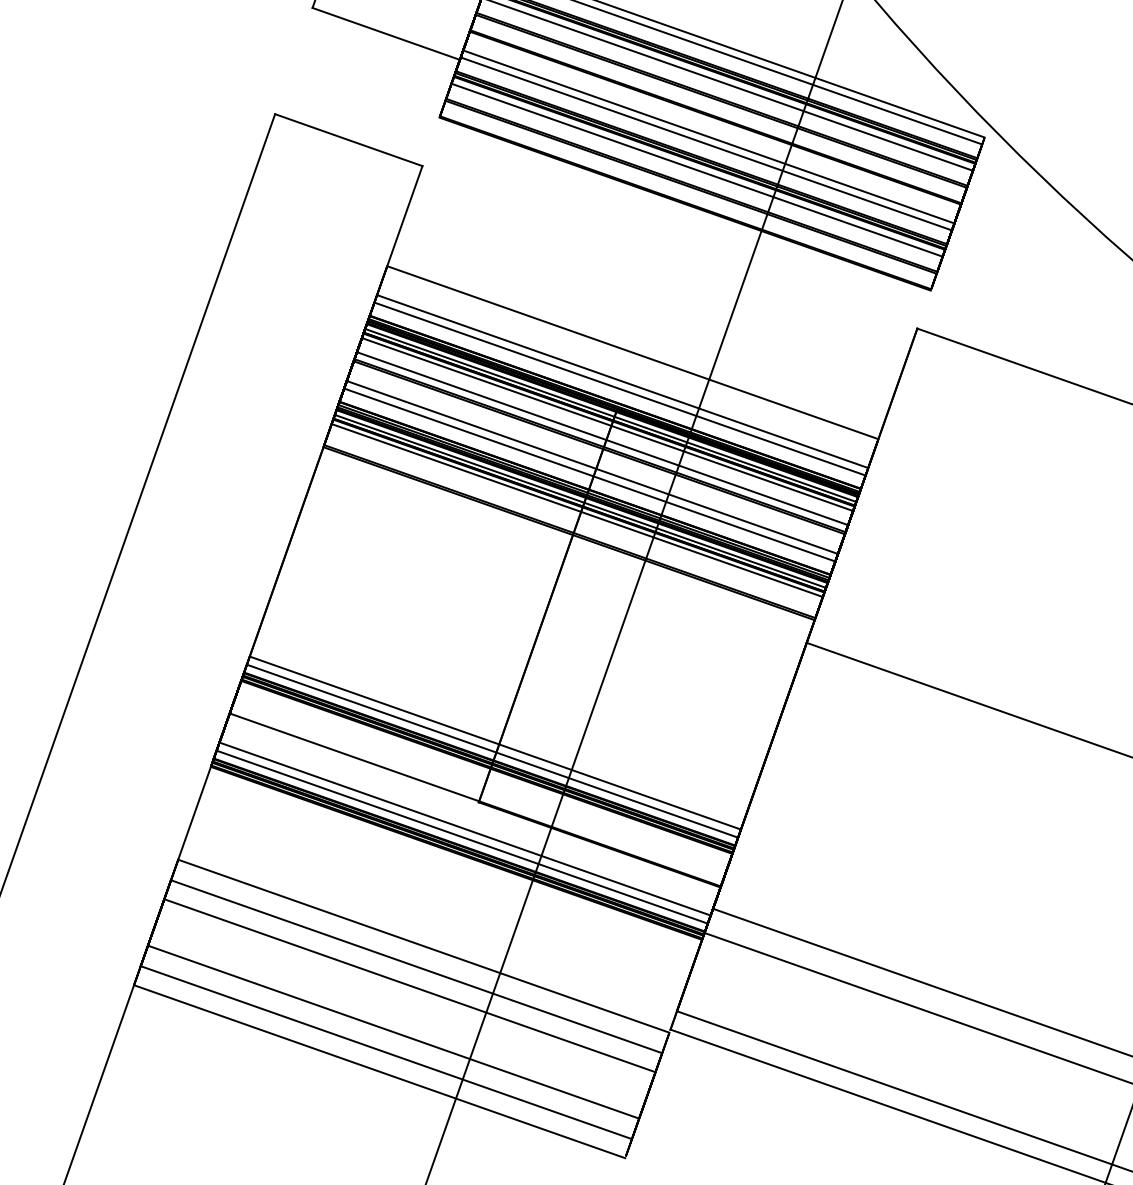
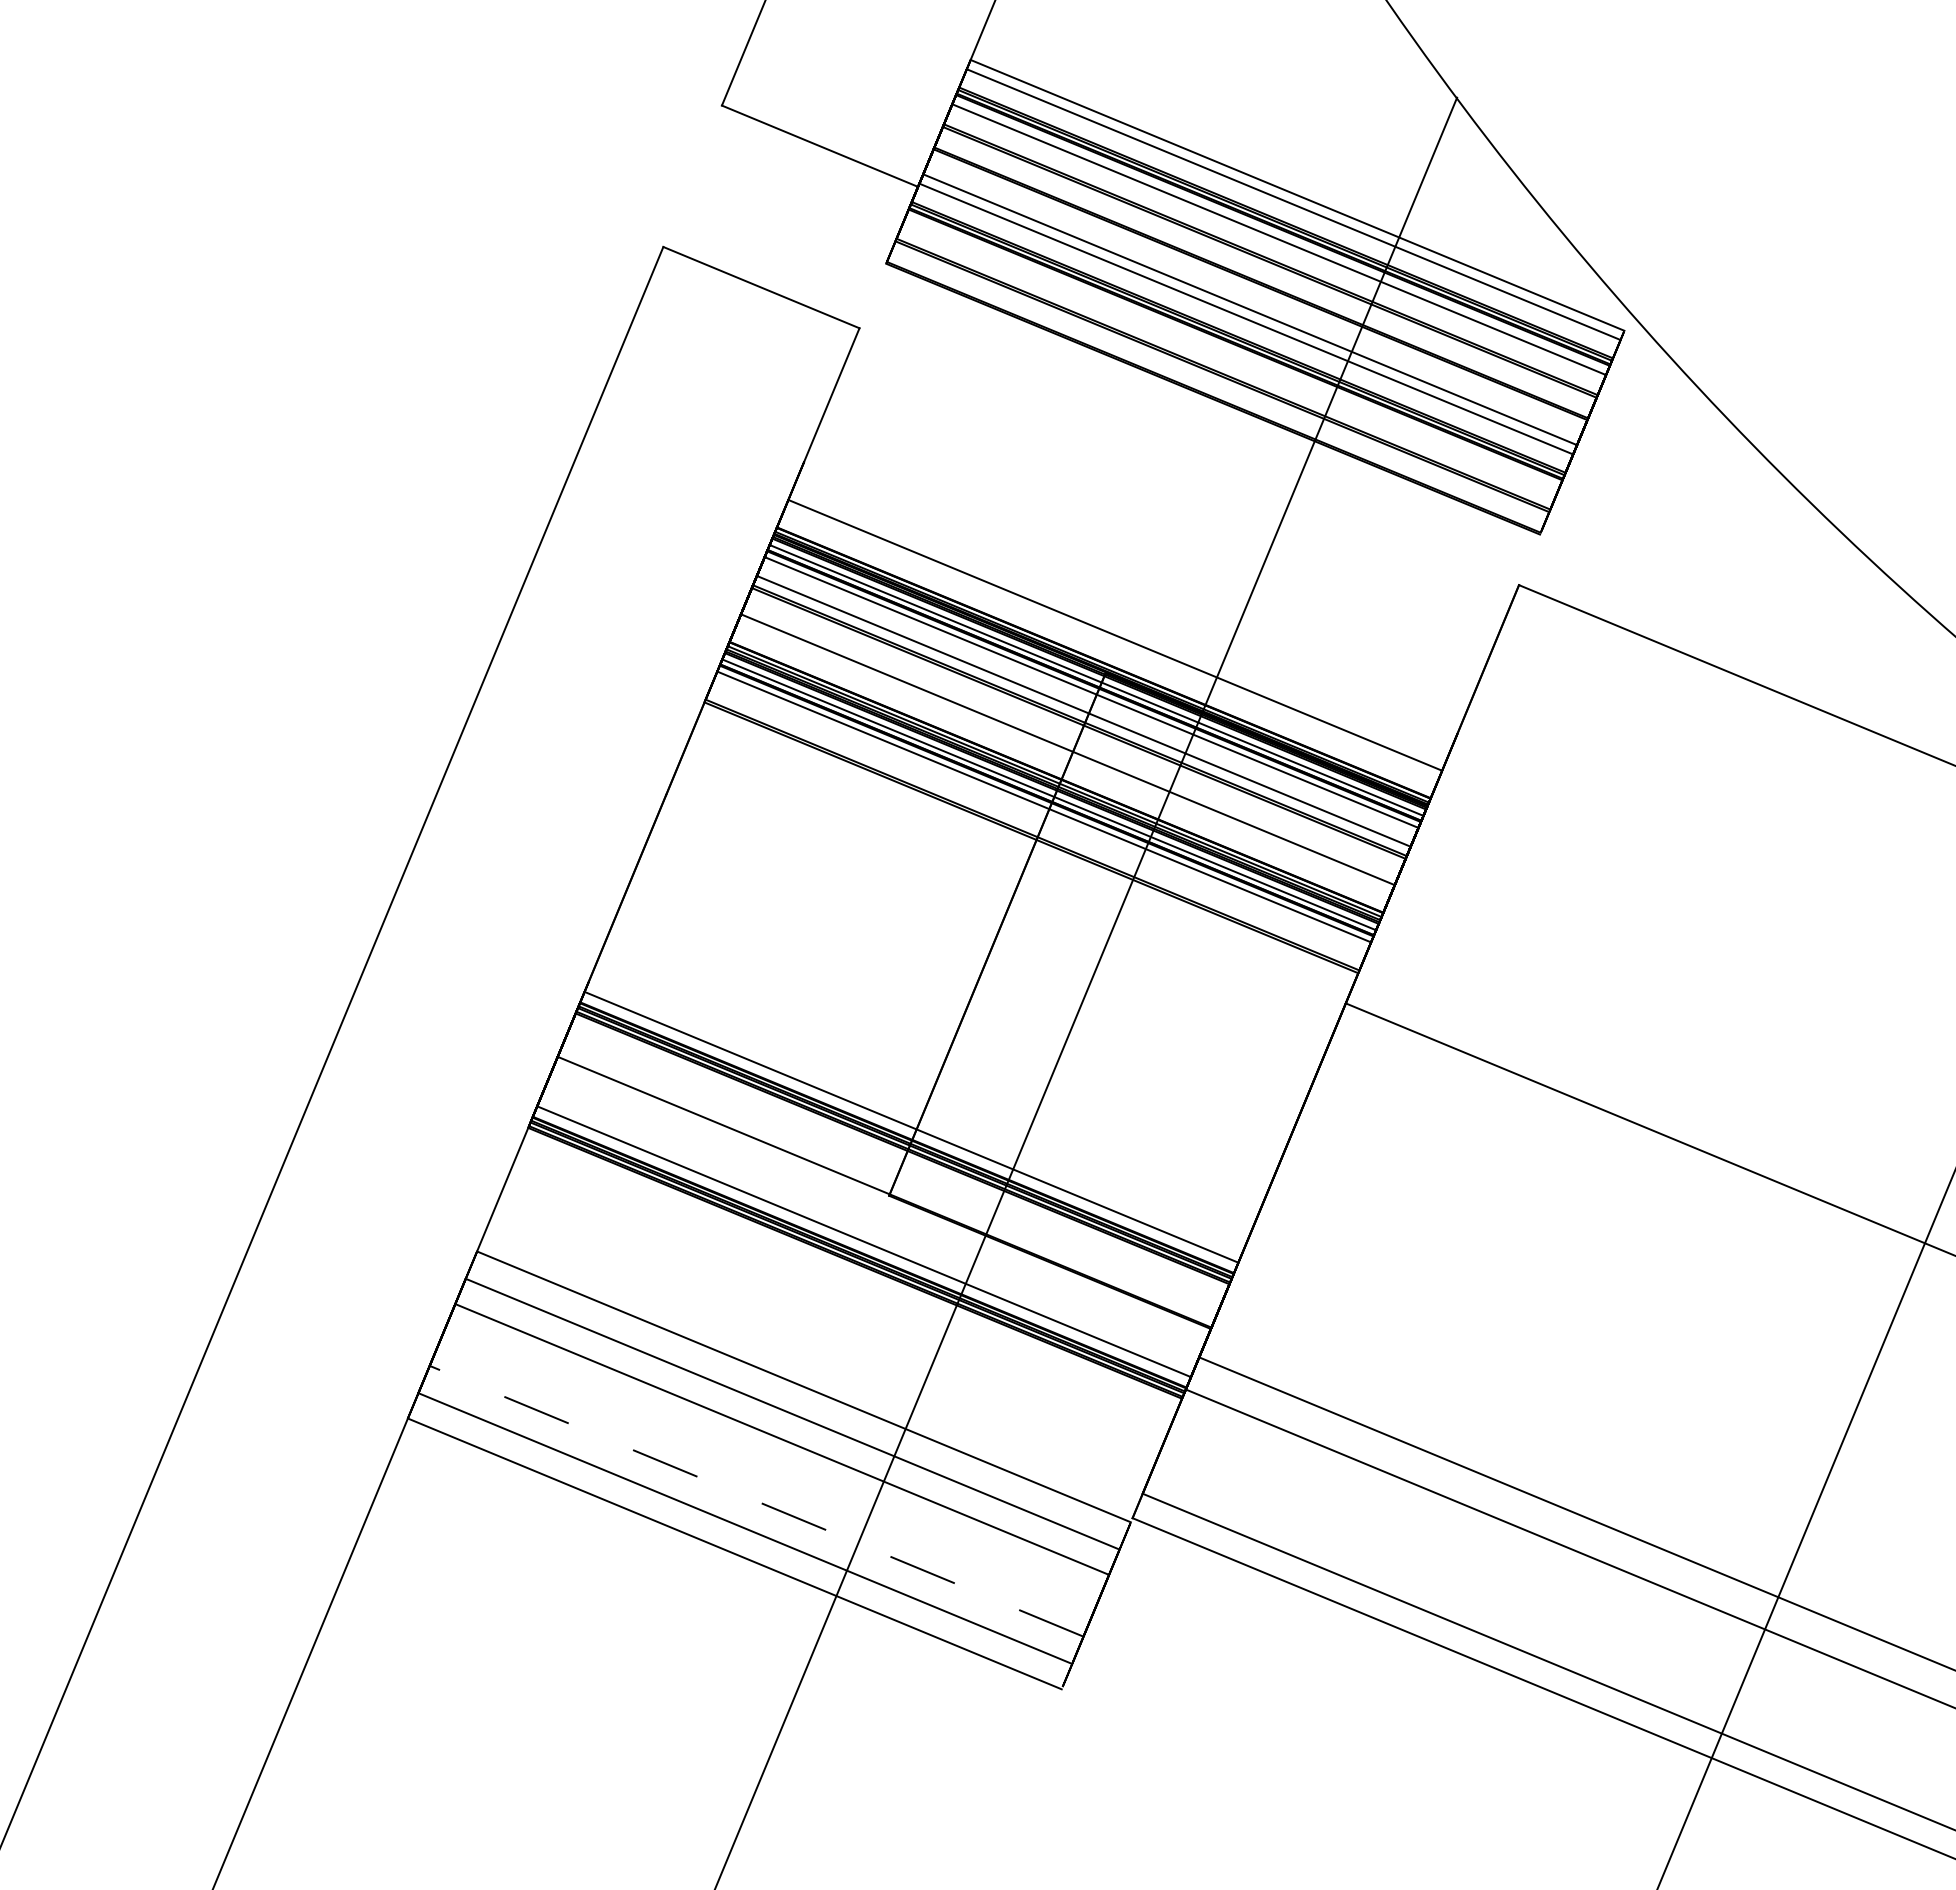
line: (696, 169) -> (1231, 353), removed
line: (633, 352) -> (1131, 596), removed
line: (620, 388) -> (1111, 644), removed
line: (589, 474) -> (1063, 759), removed
line: (495, 743) -> (915, 1116), removed
line: (465, 828) -> (868, 1230), removed
line: (393, 1032) -> (756, 1501), solid -> dashed

